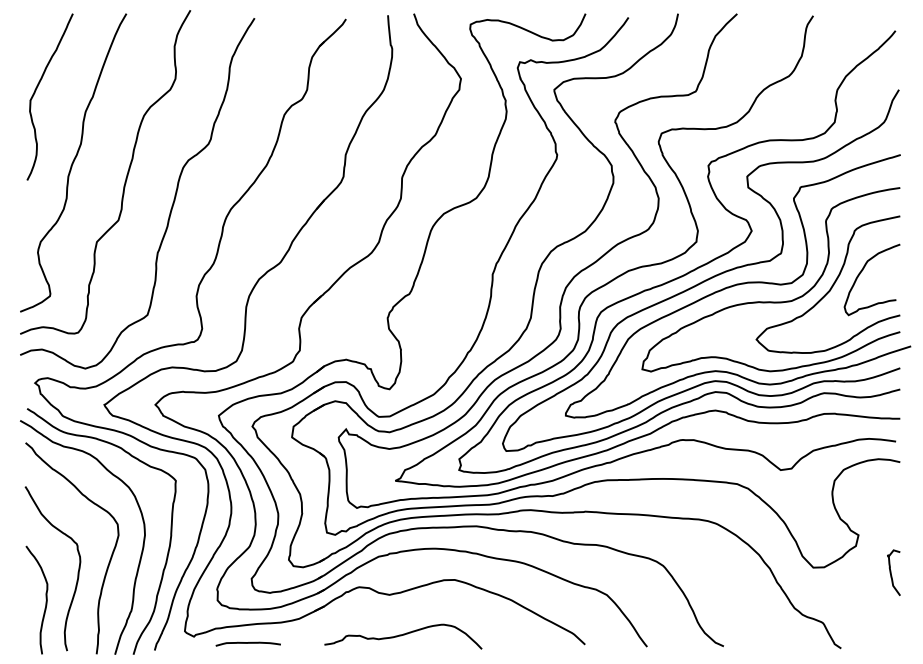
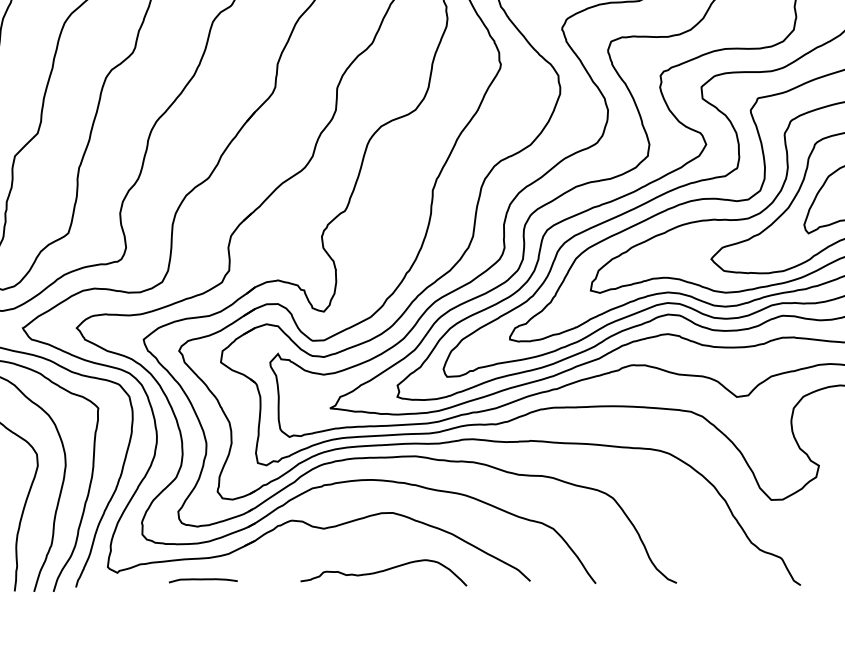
curve: (403, 635) -> (384, 571), moved
curve: (247, 643) -> (202, 580), moved

